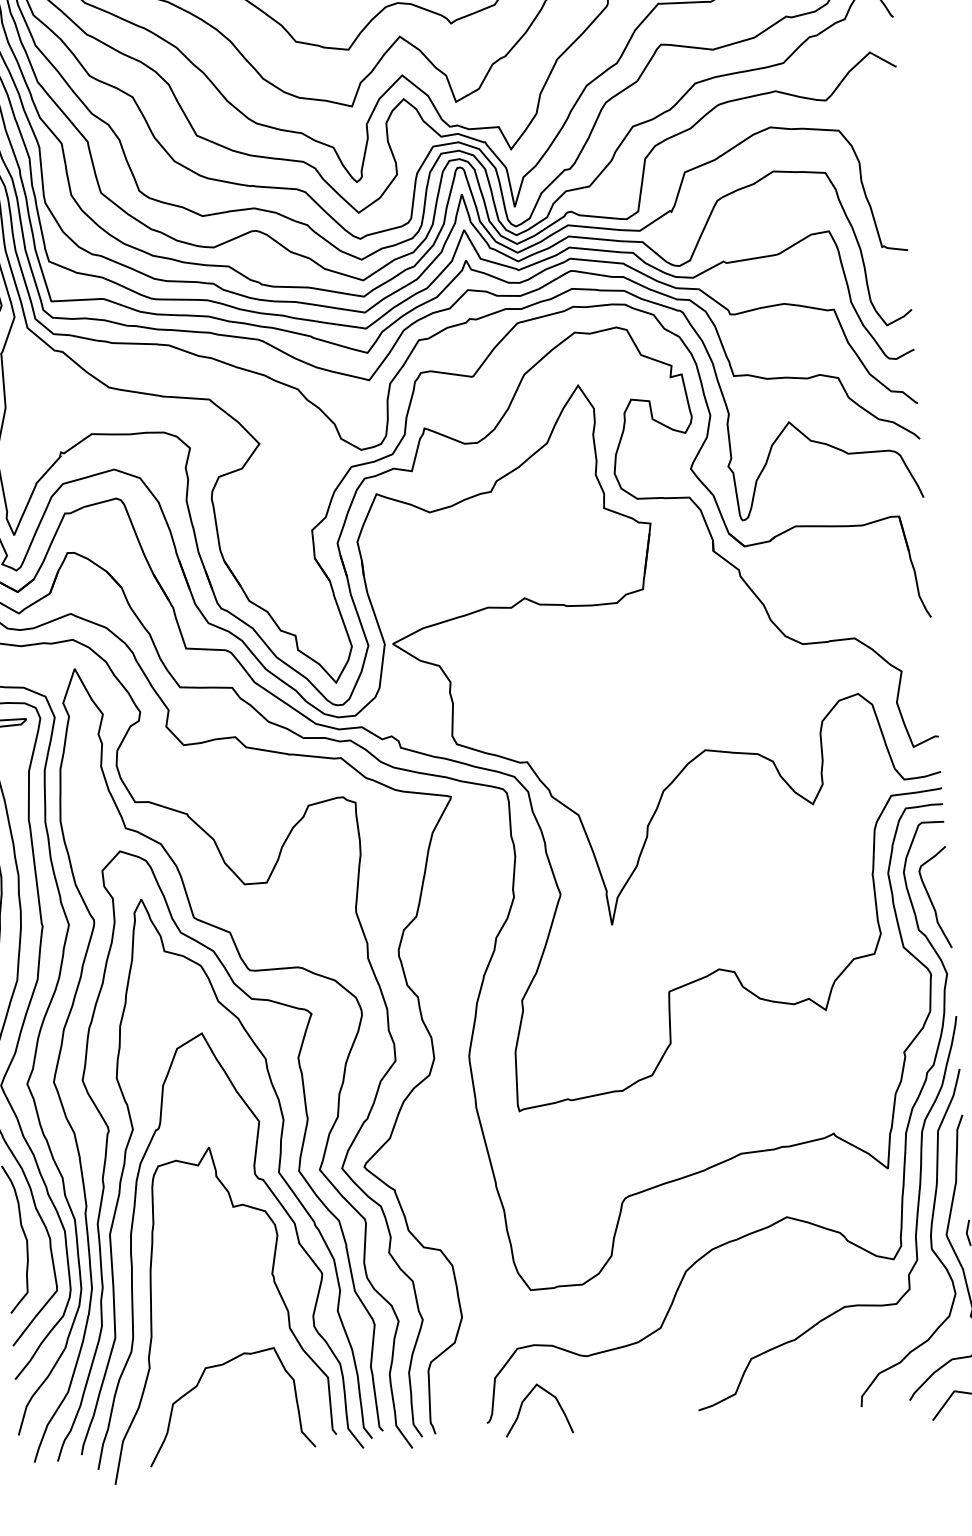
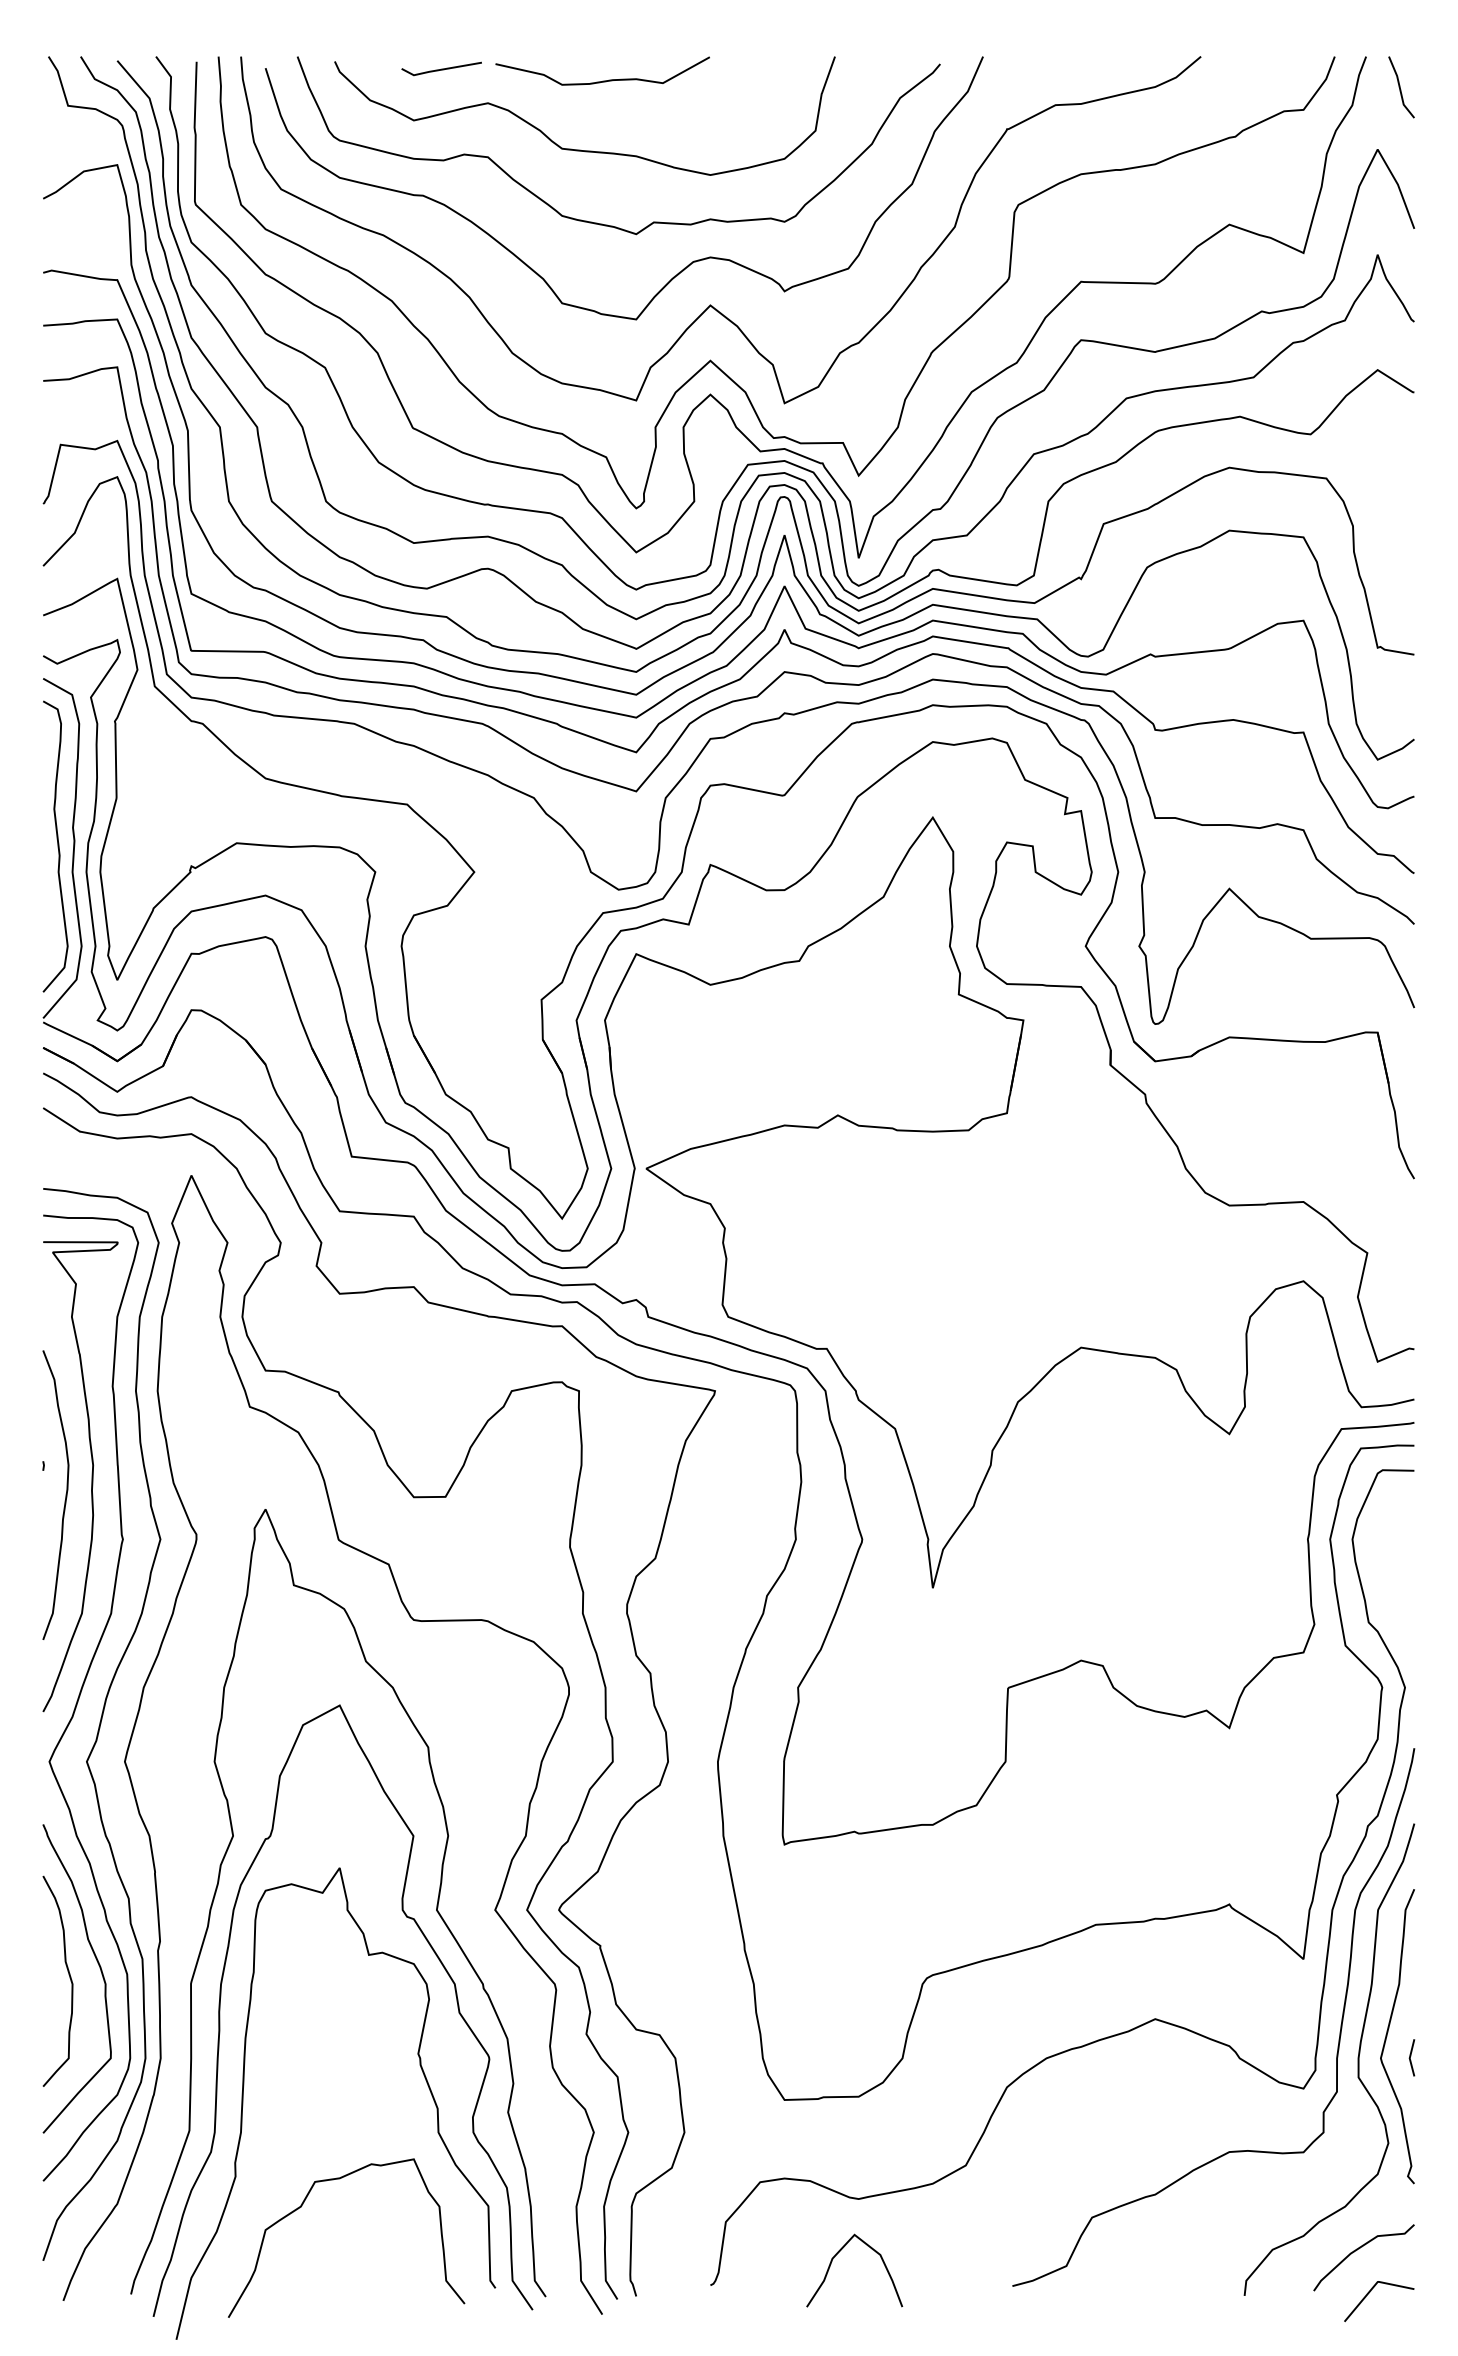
curve: (931, 900) -> (1389, 1581), removed
curve: (109, 1131) -> (199, 1836), removed
curve: (526, 1398) -> (838, 2253), moved

